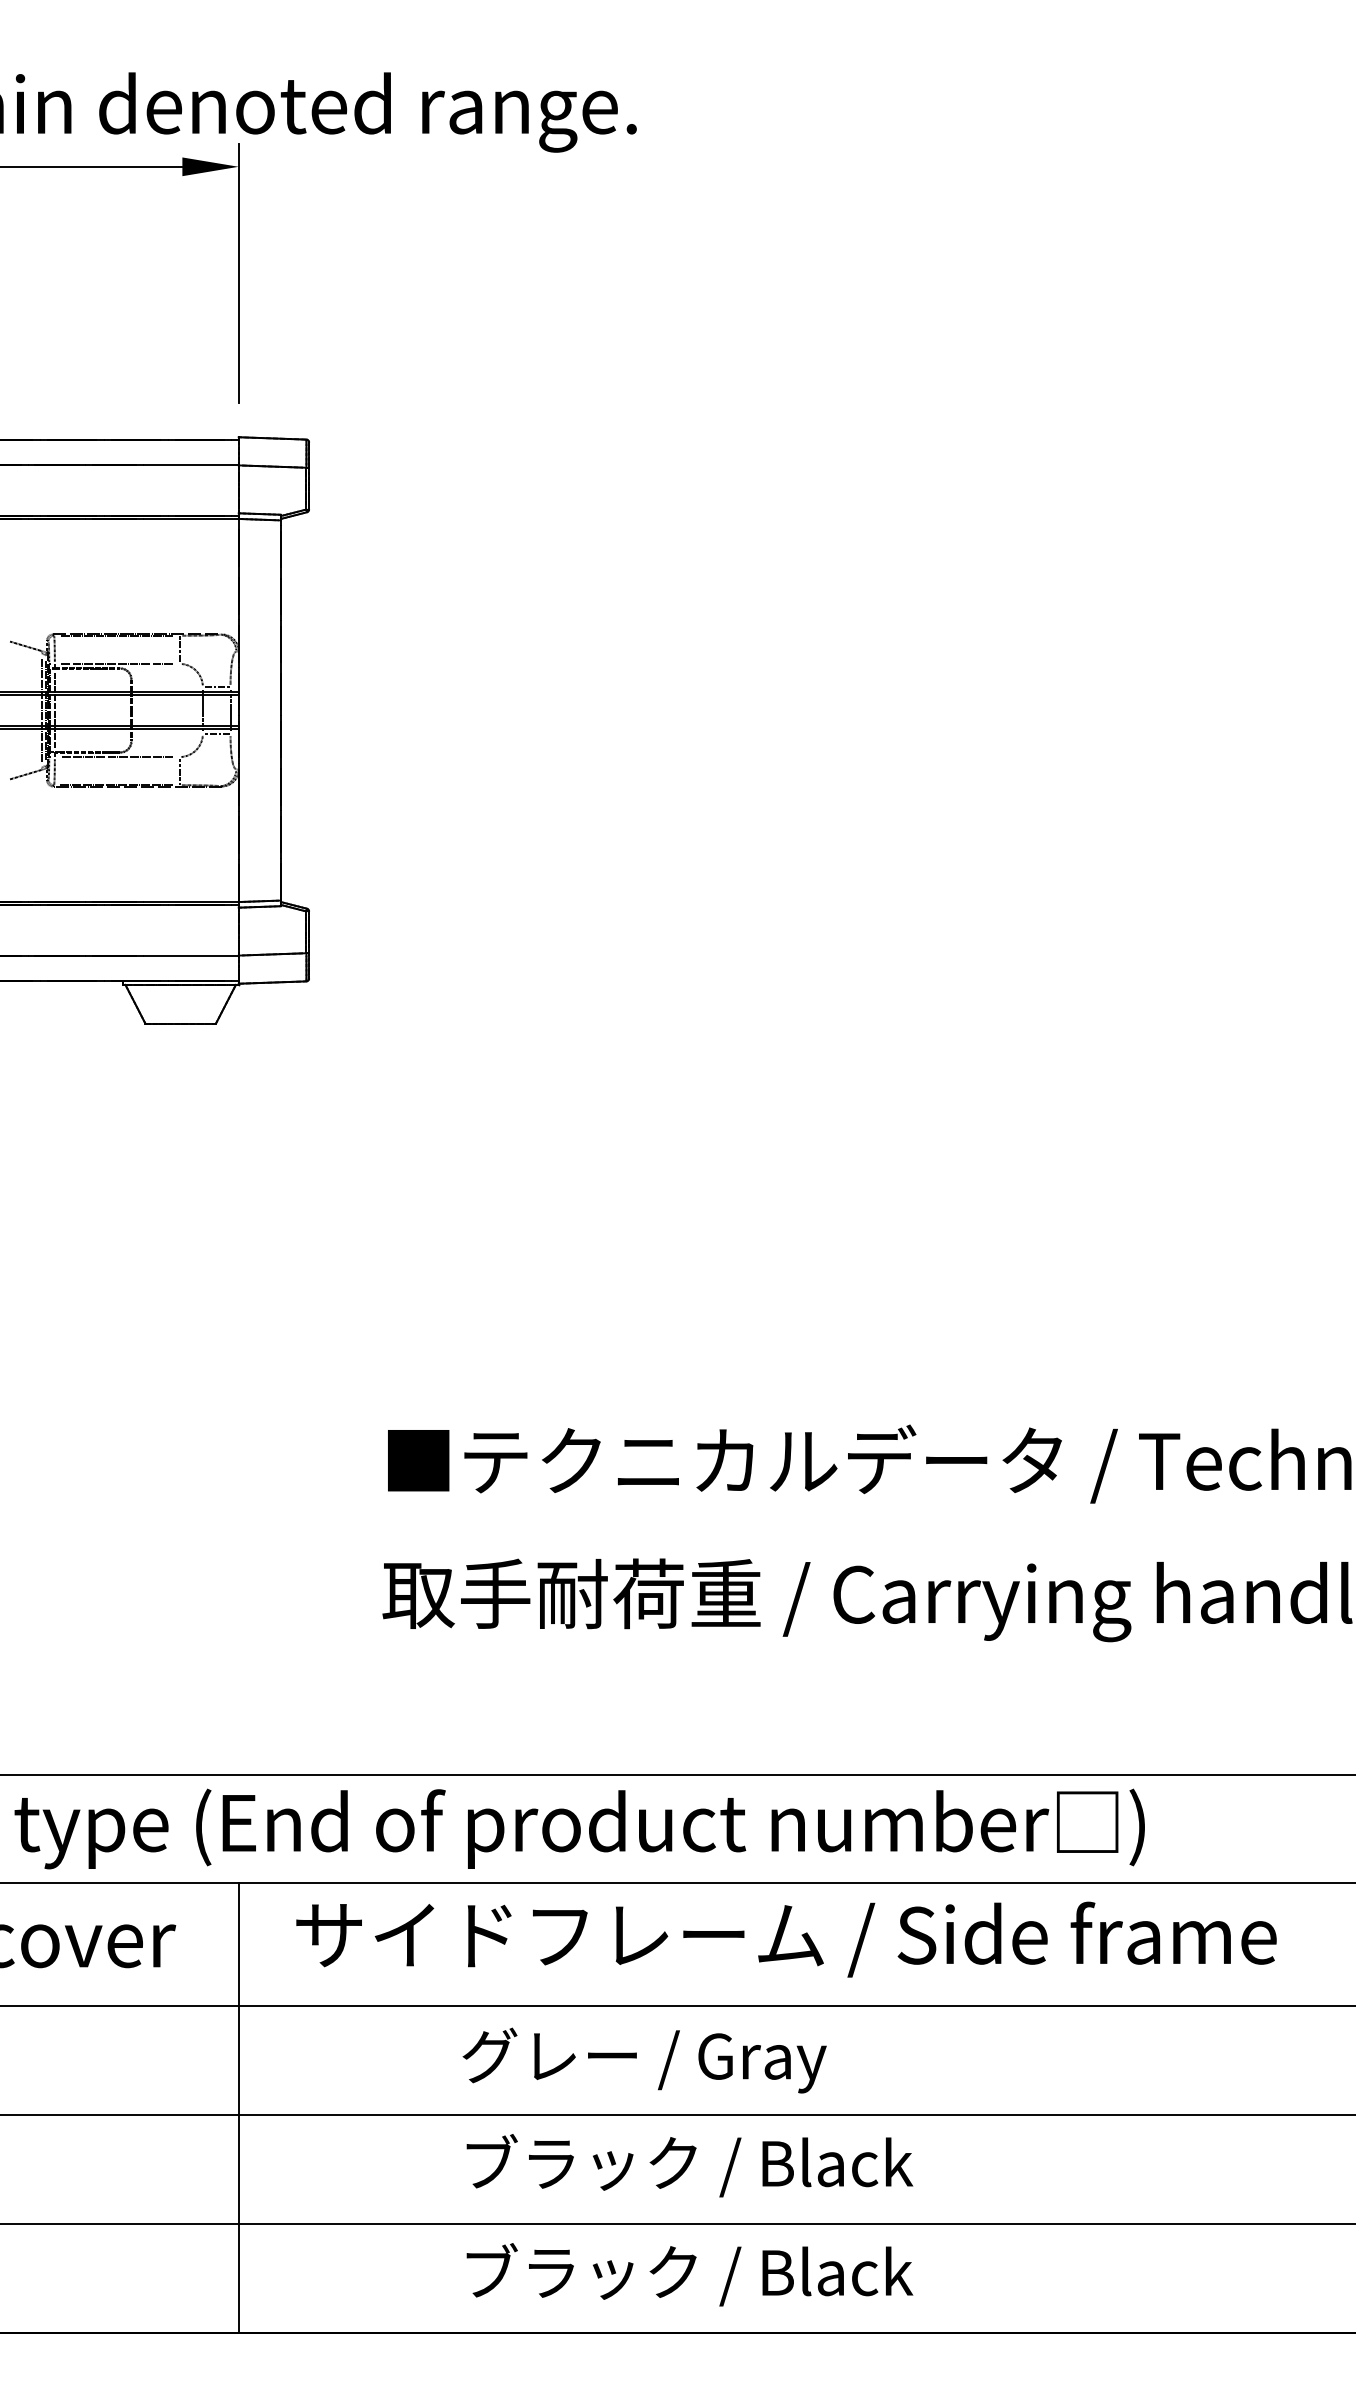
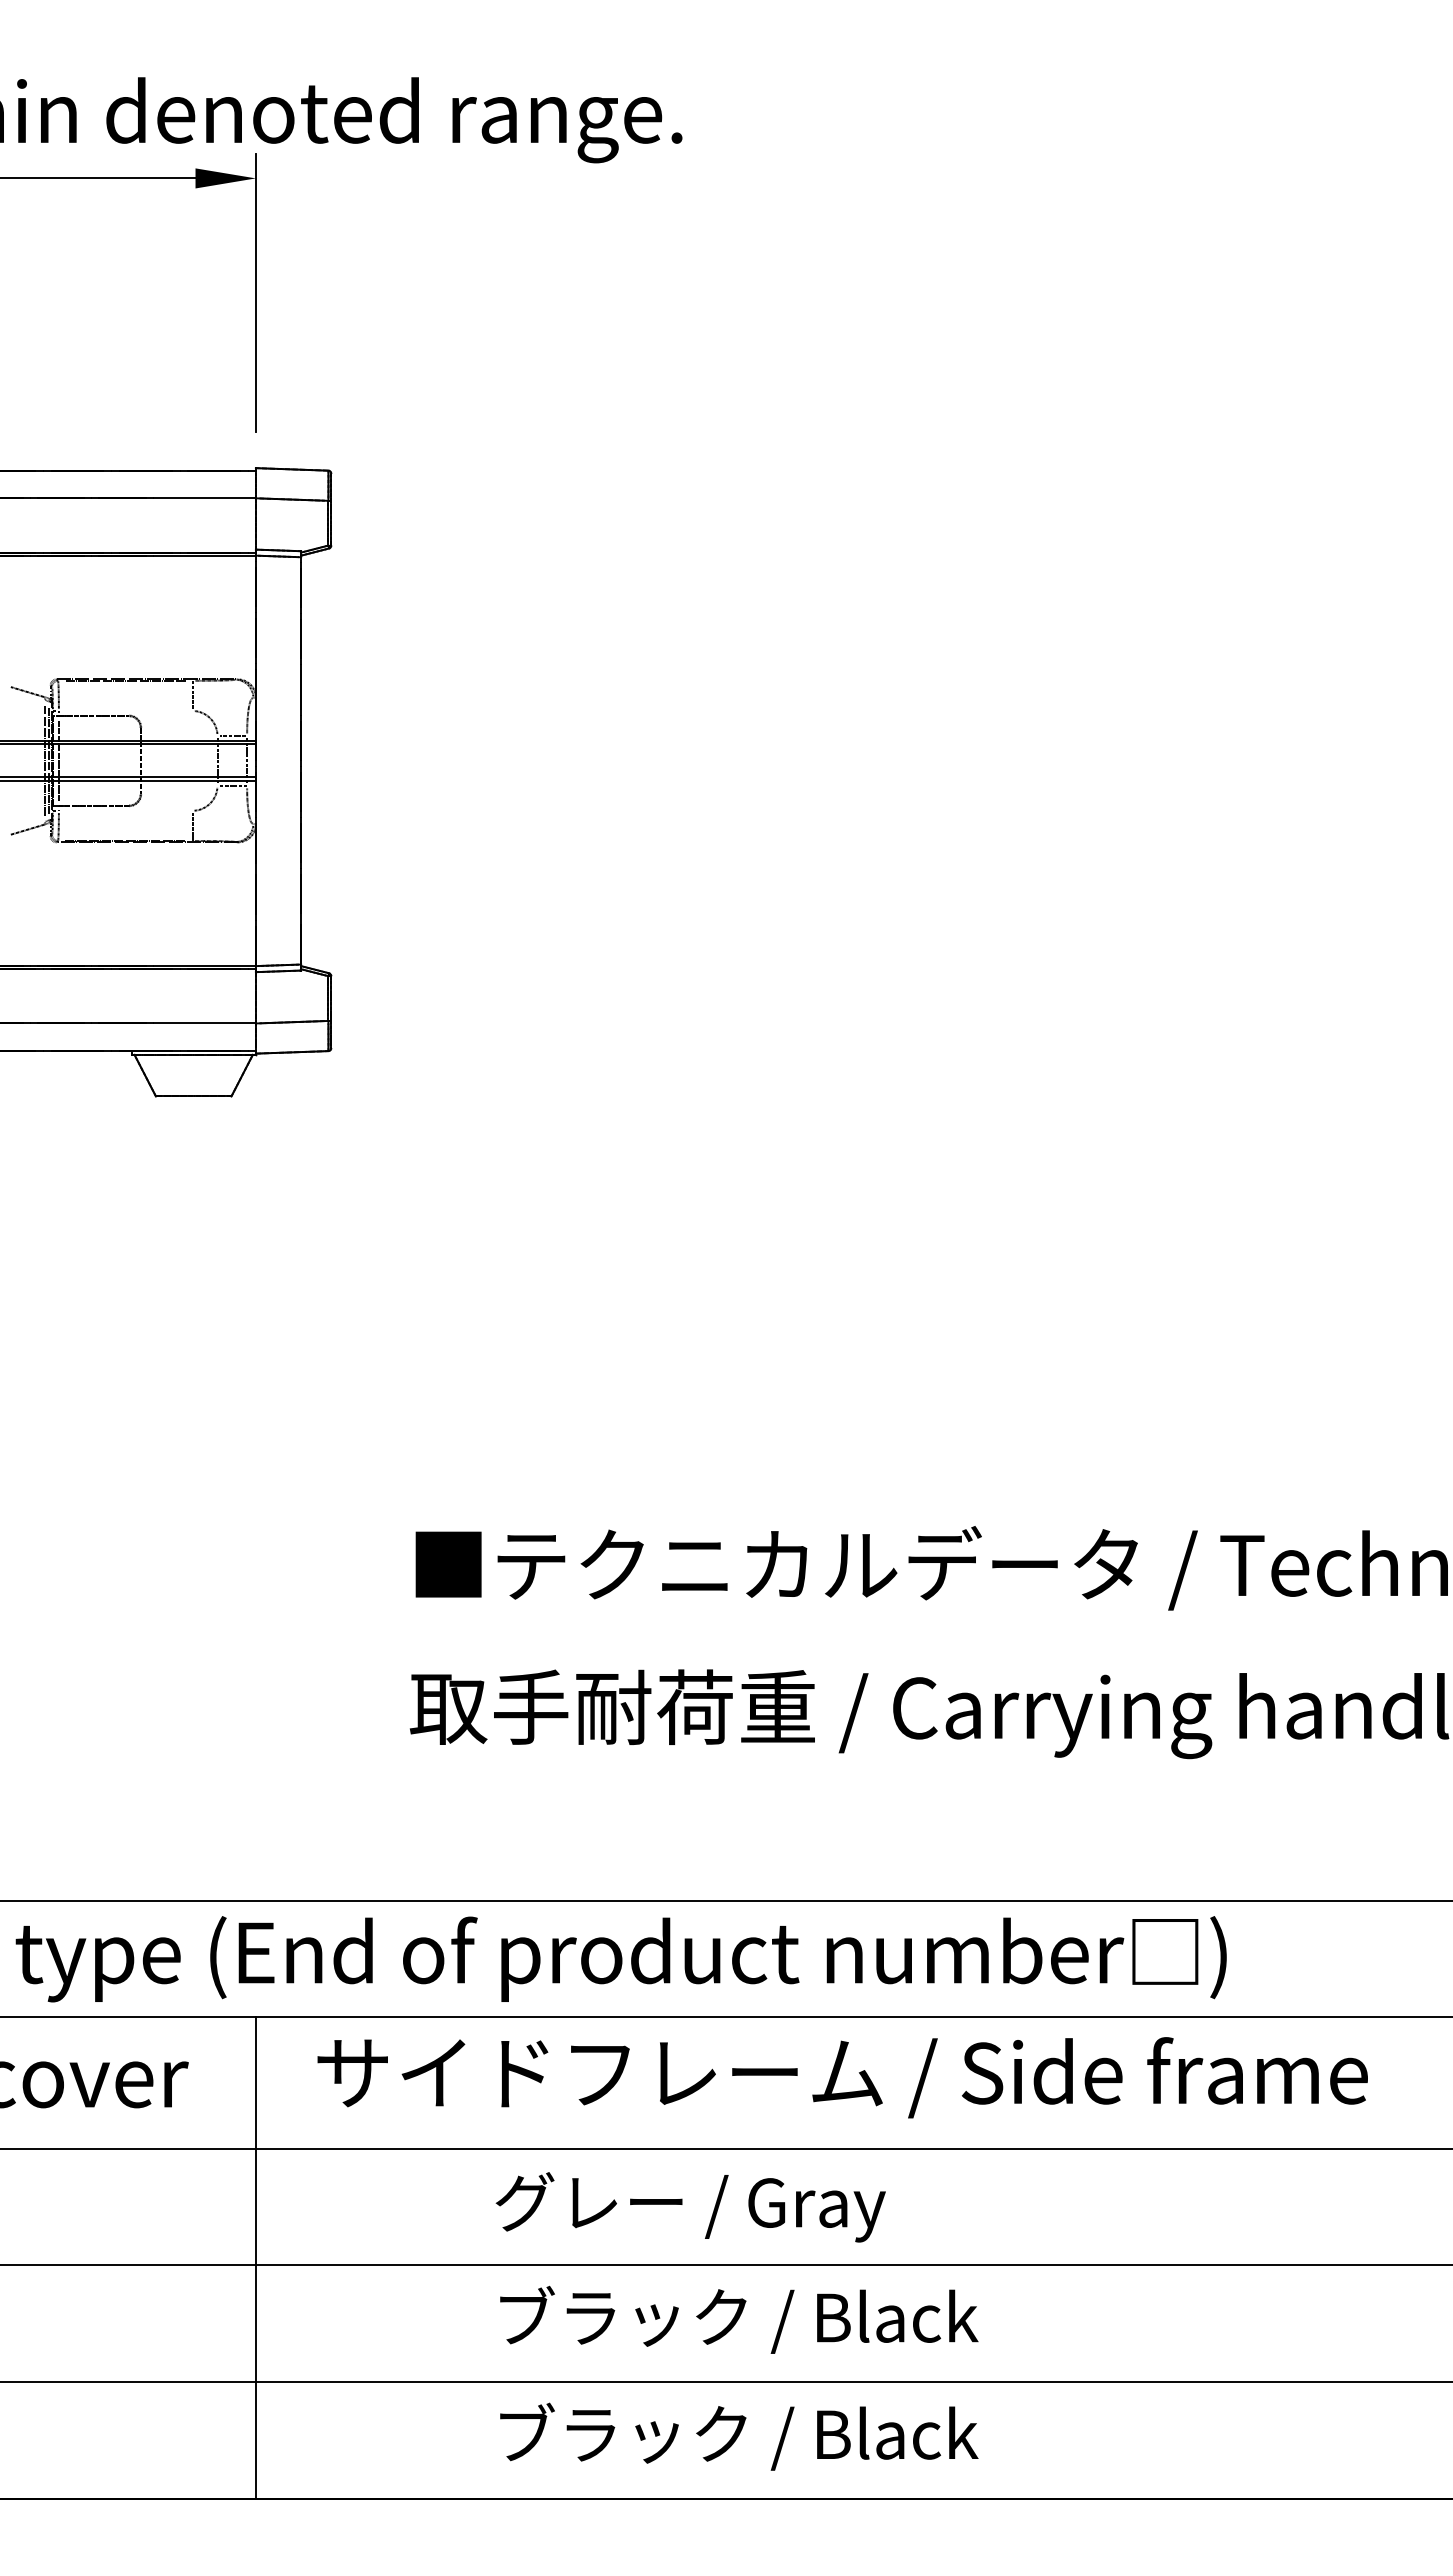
line: (117, 663) -> (125, 710), removed
line: (117, 756) -> (125, 810), removed

